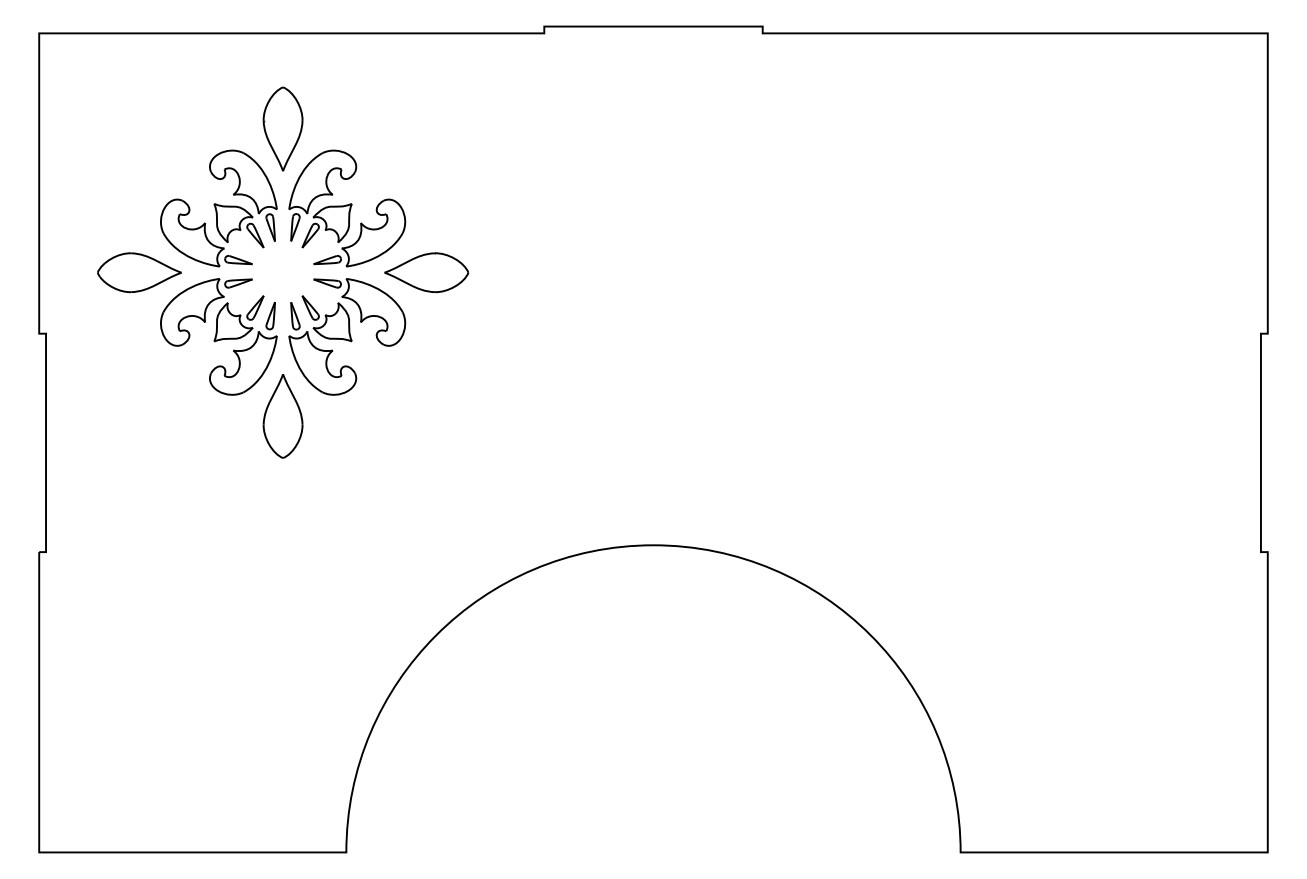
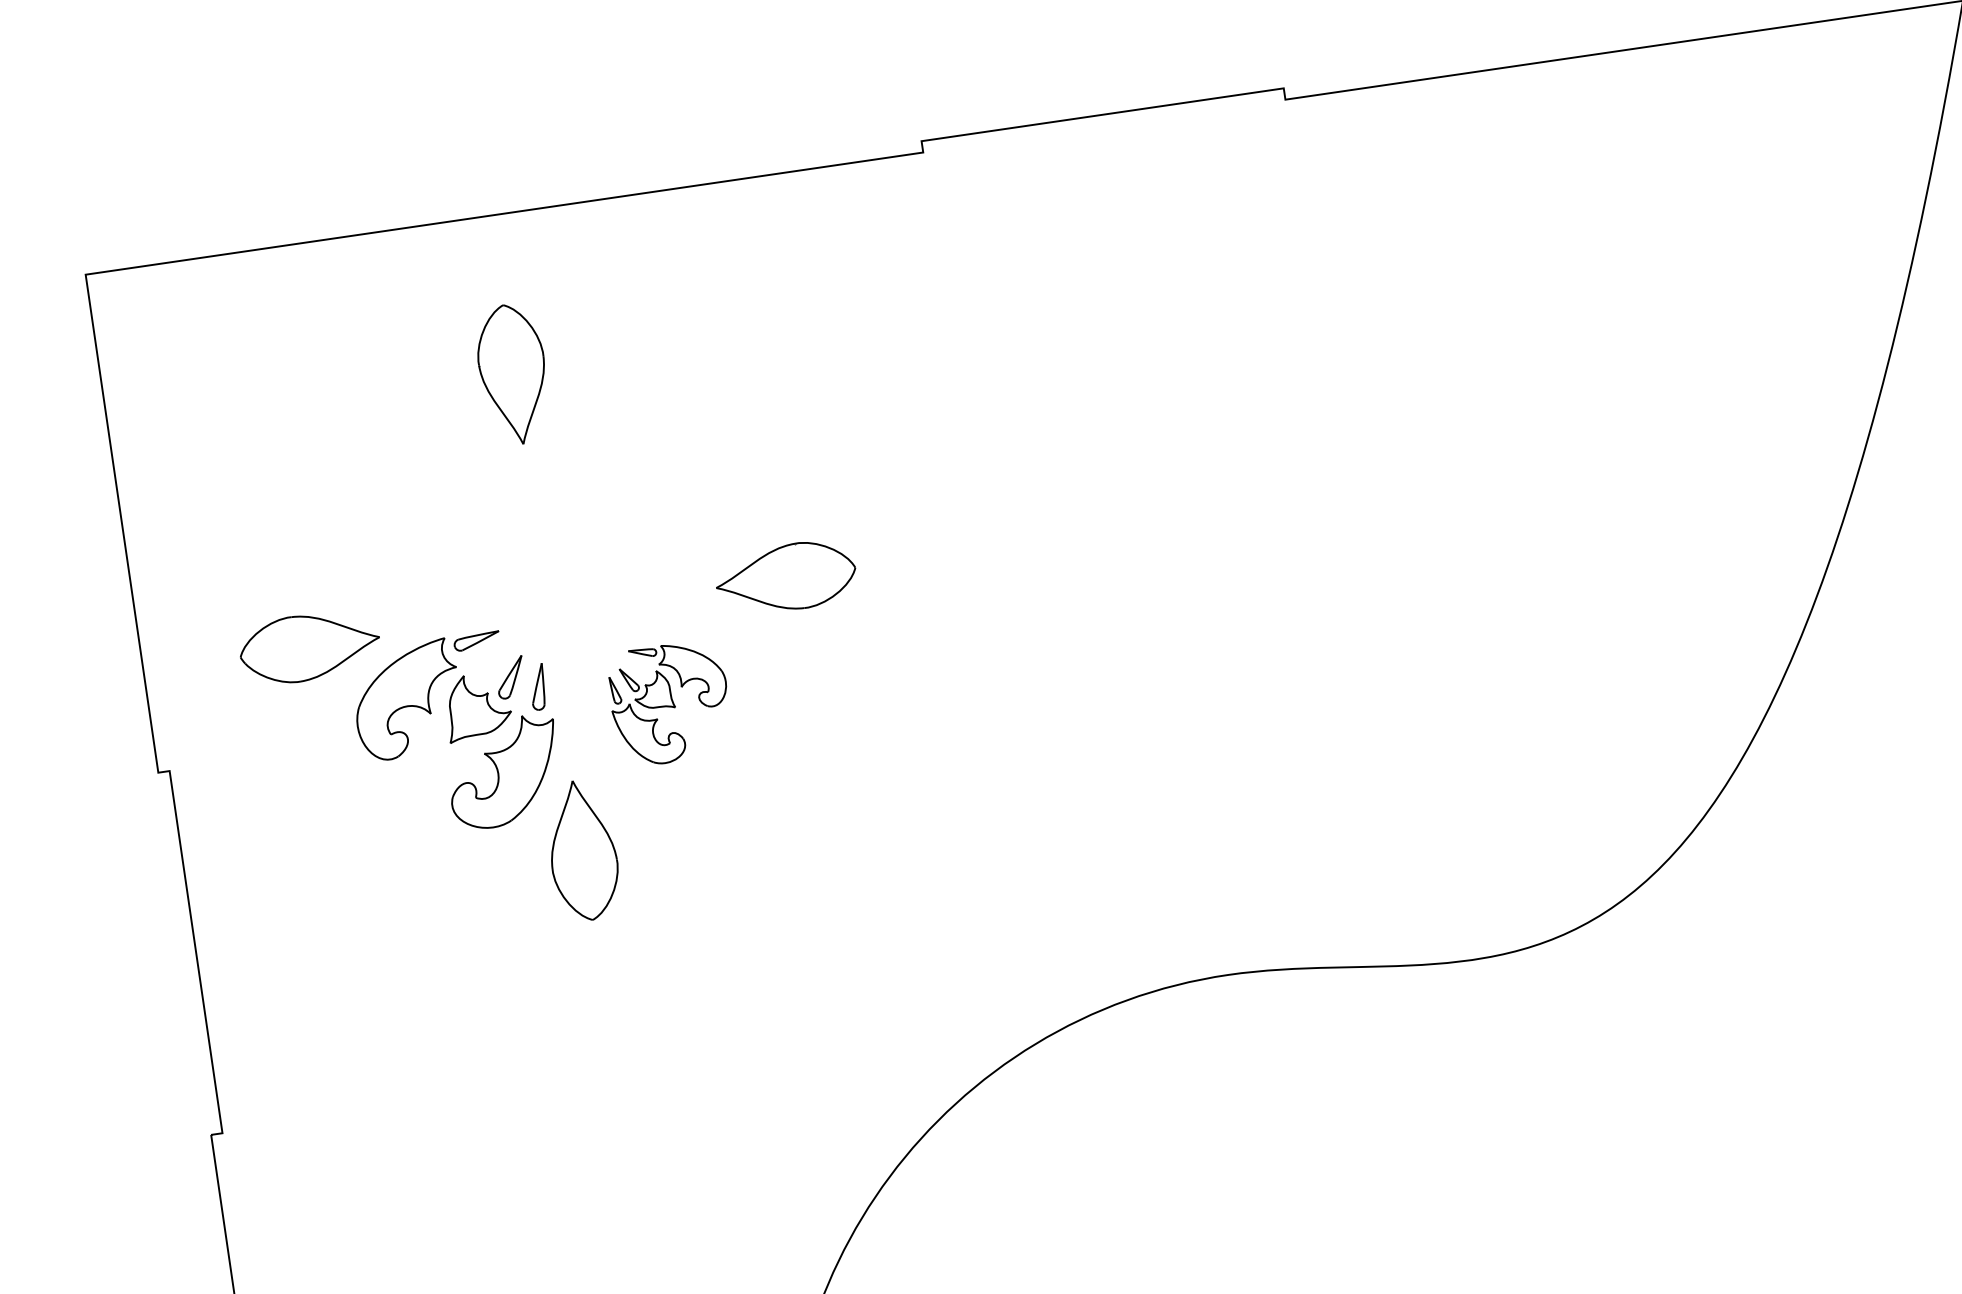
part: (218, 208) -> (425, 521), removed
part: (347, 208) -> (639, 490), removed
part: (347, 336) -> (670, 702), size x0.6

